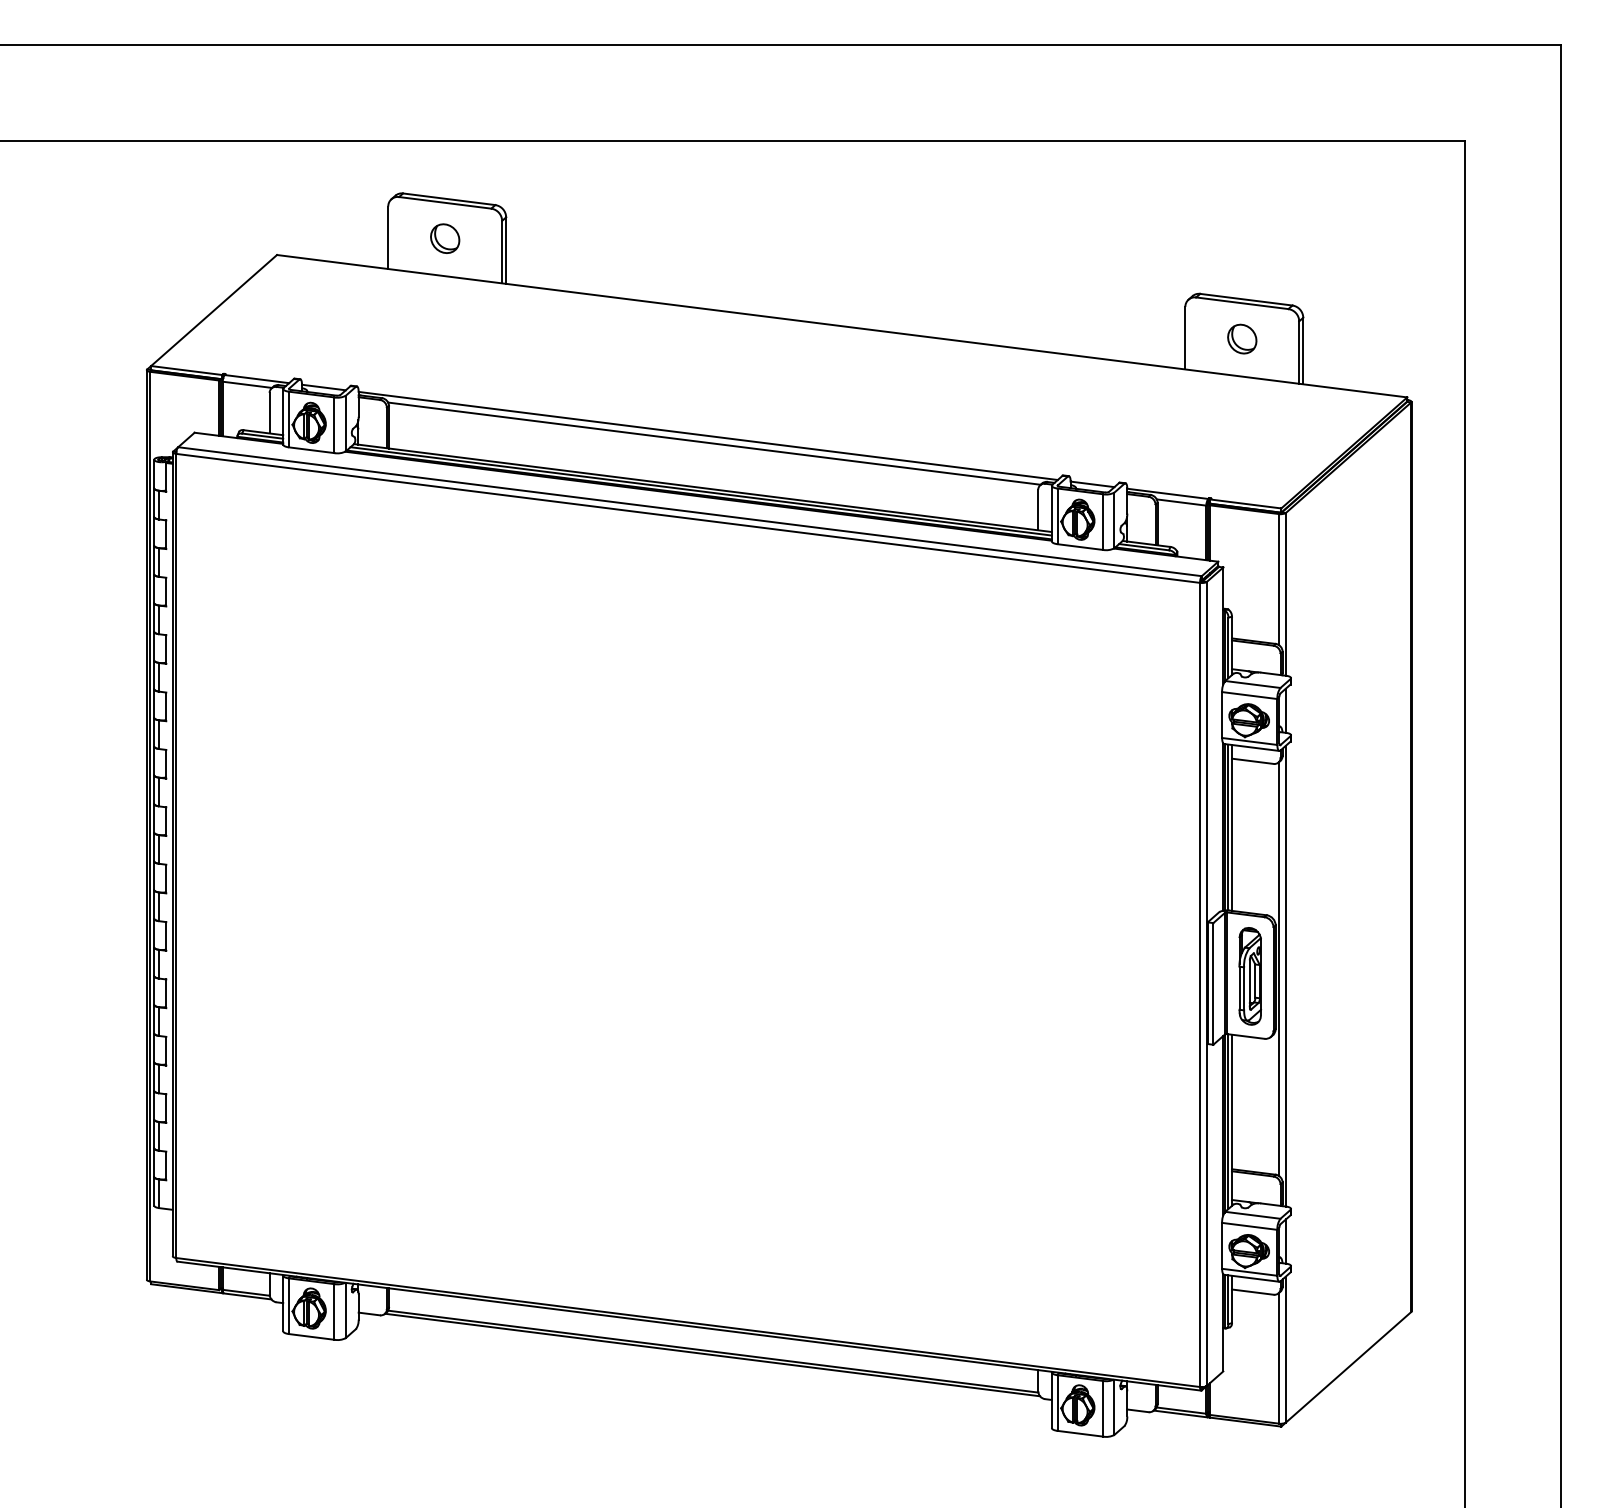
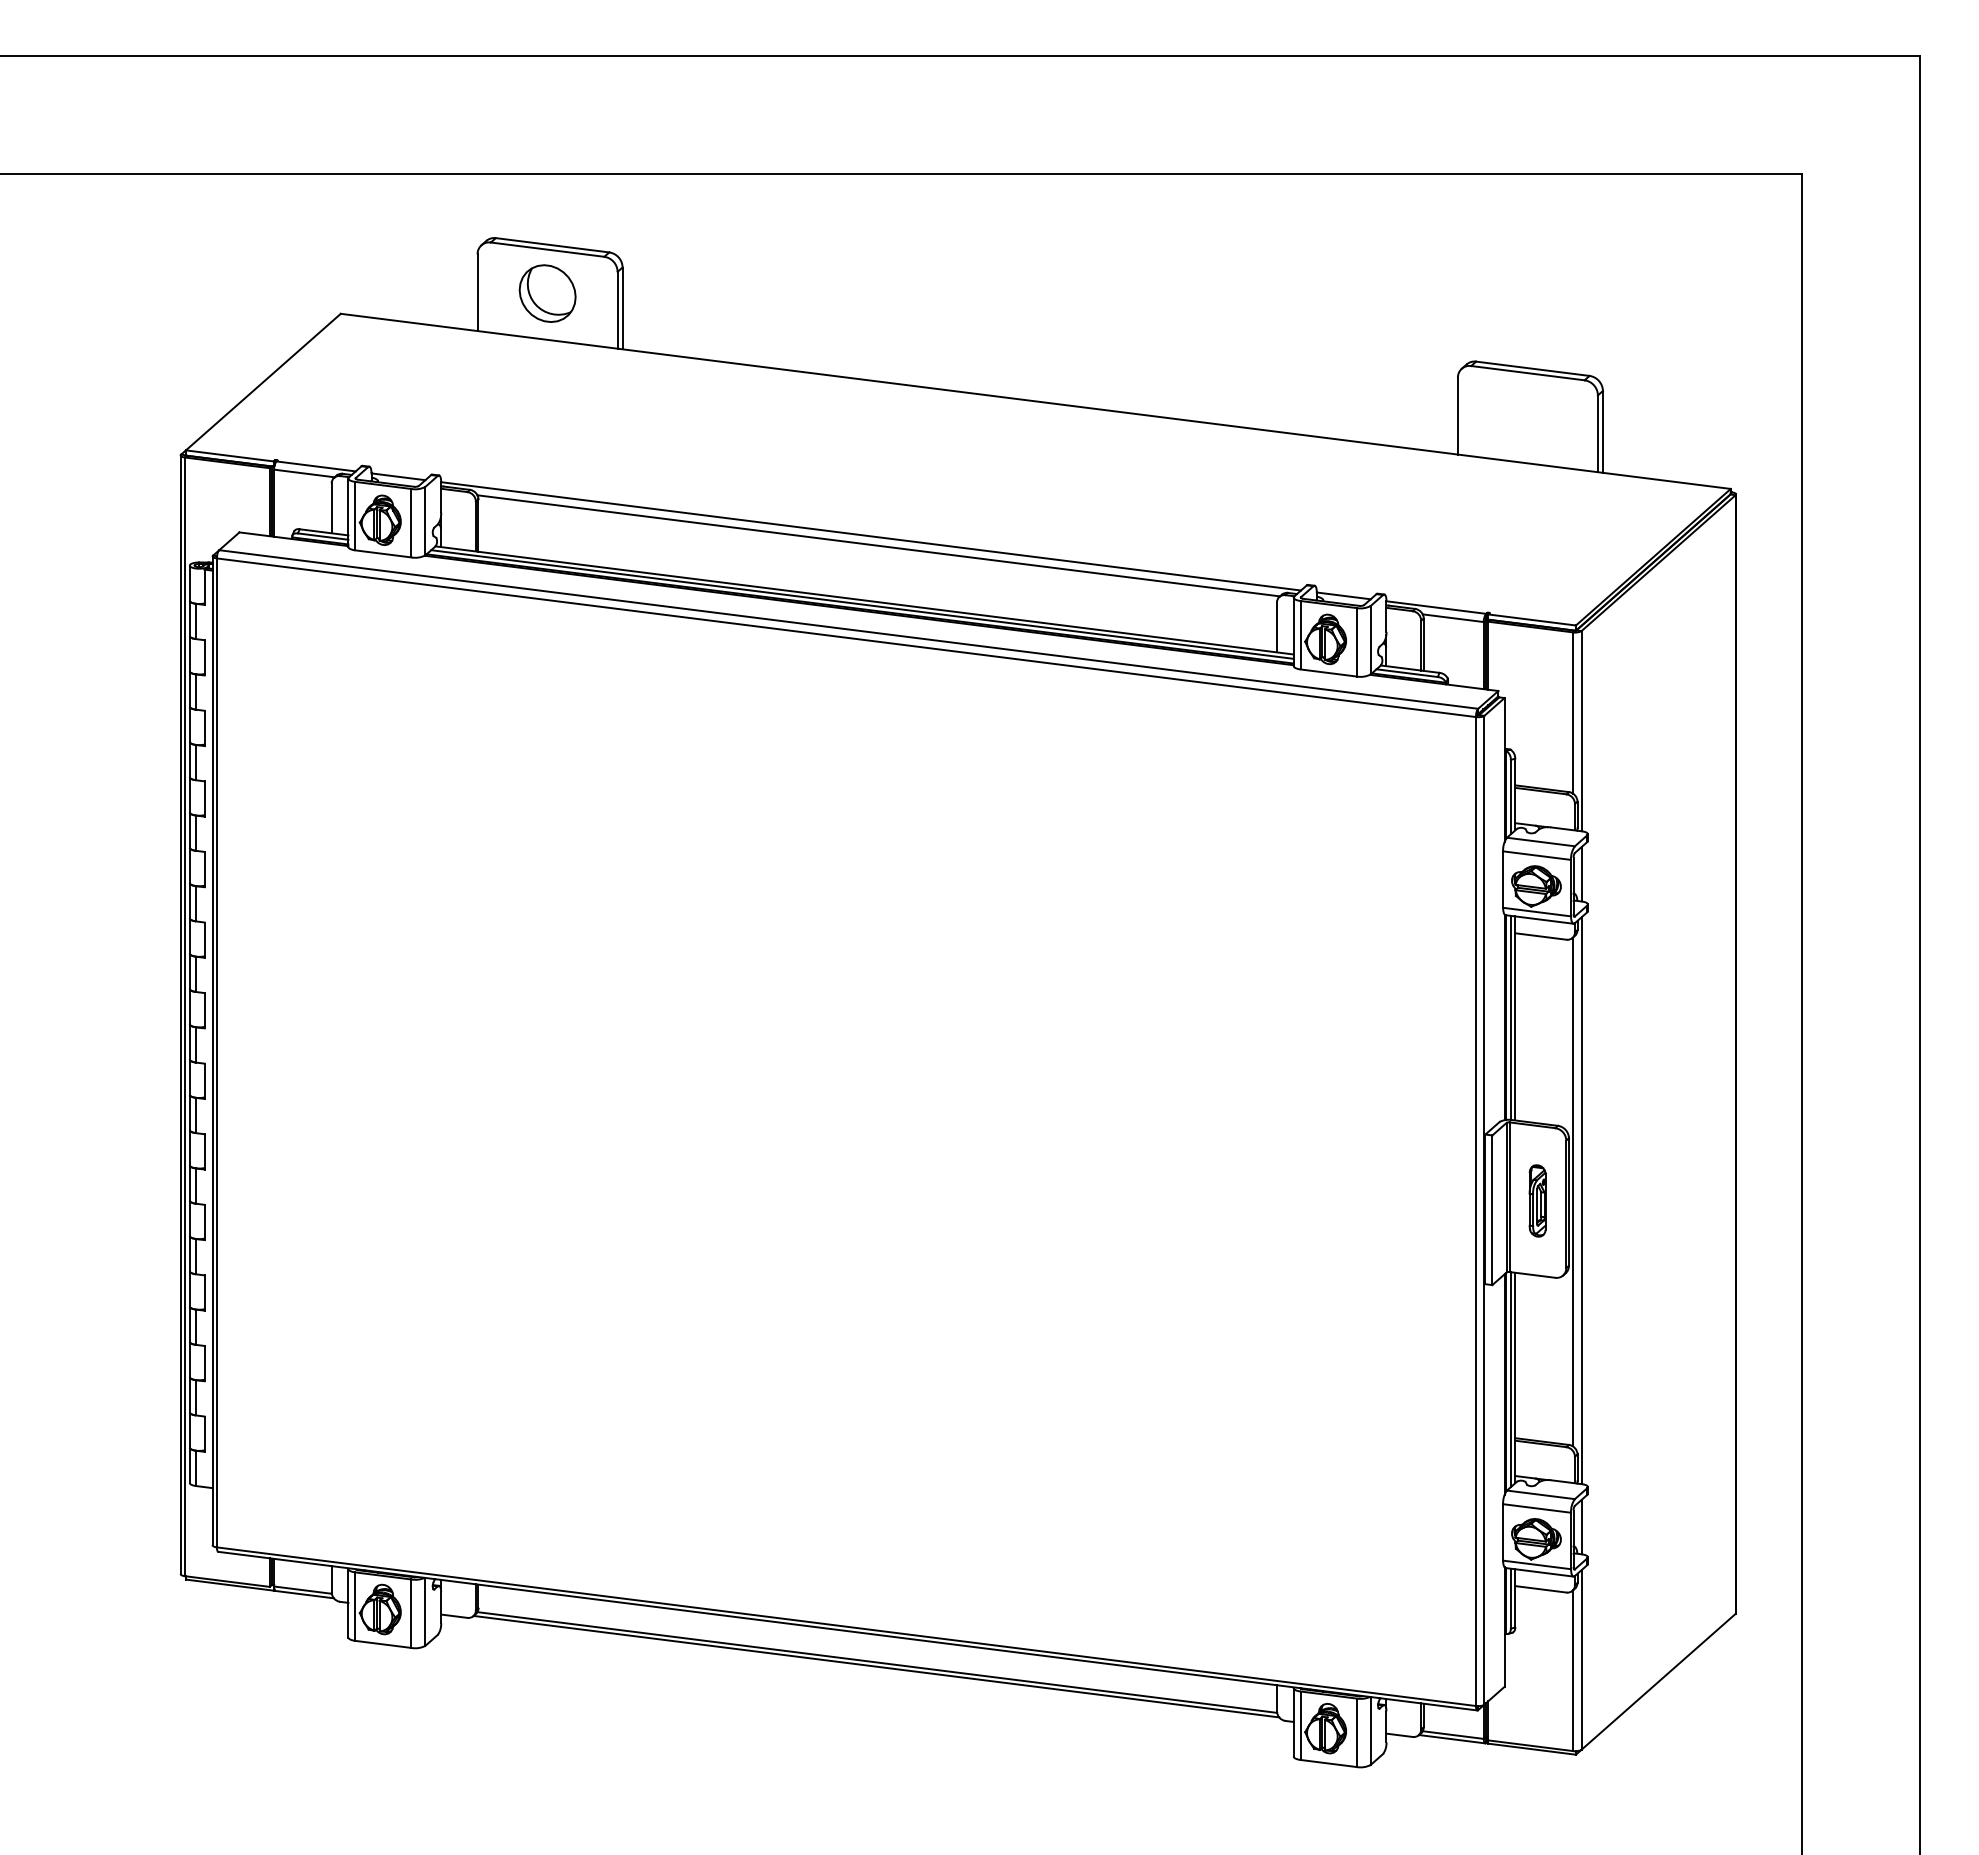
part: (445, 238) -> (547, 293), size x1.6
part: (1241, 338) -> (1527, 416), removed
part: (1250, 975) -> (1537, 1200), size x0.6

